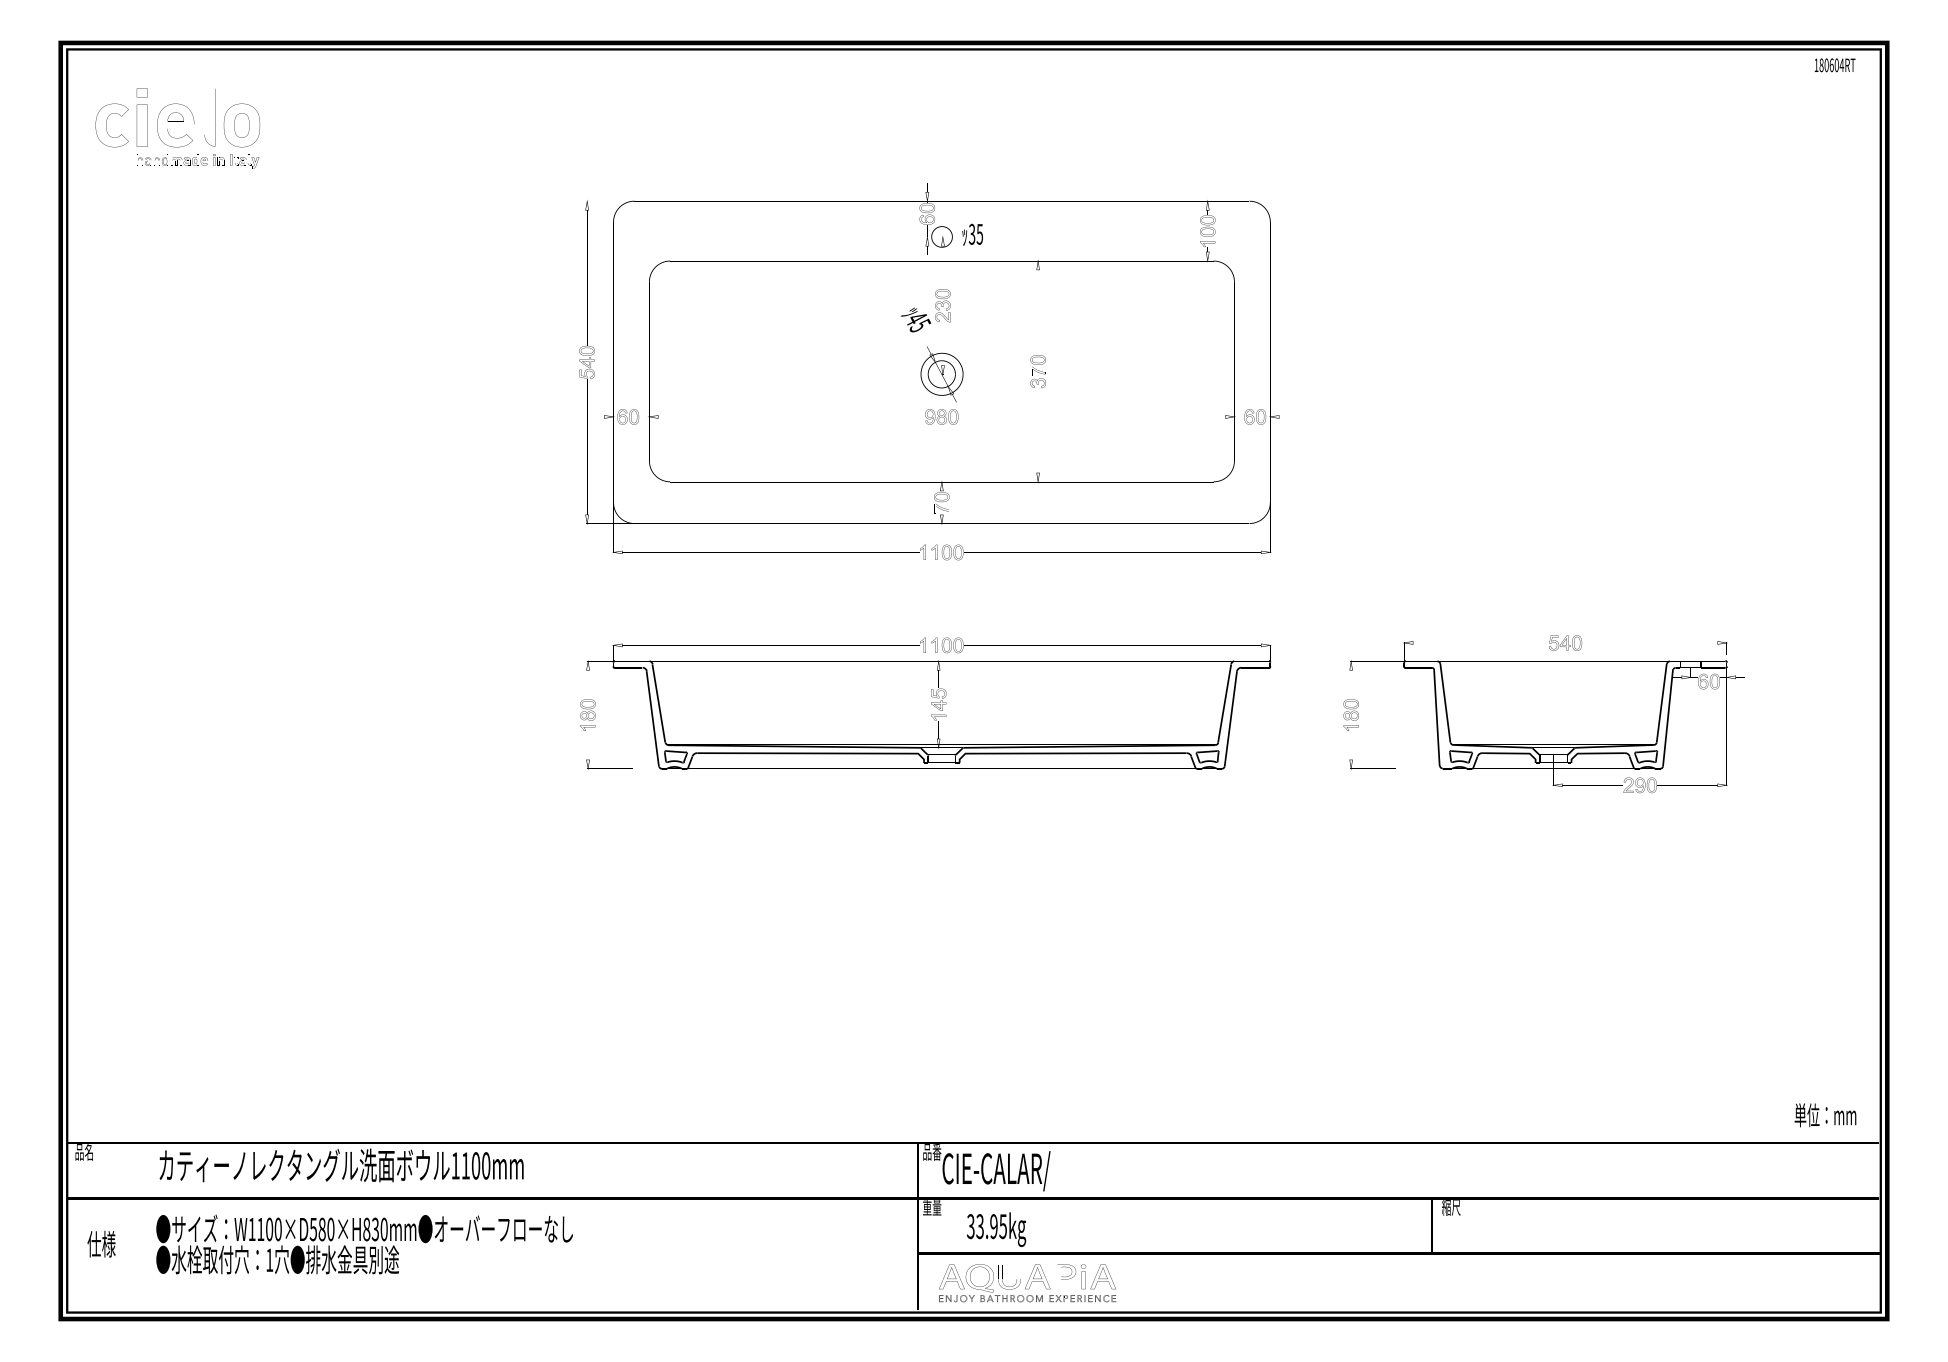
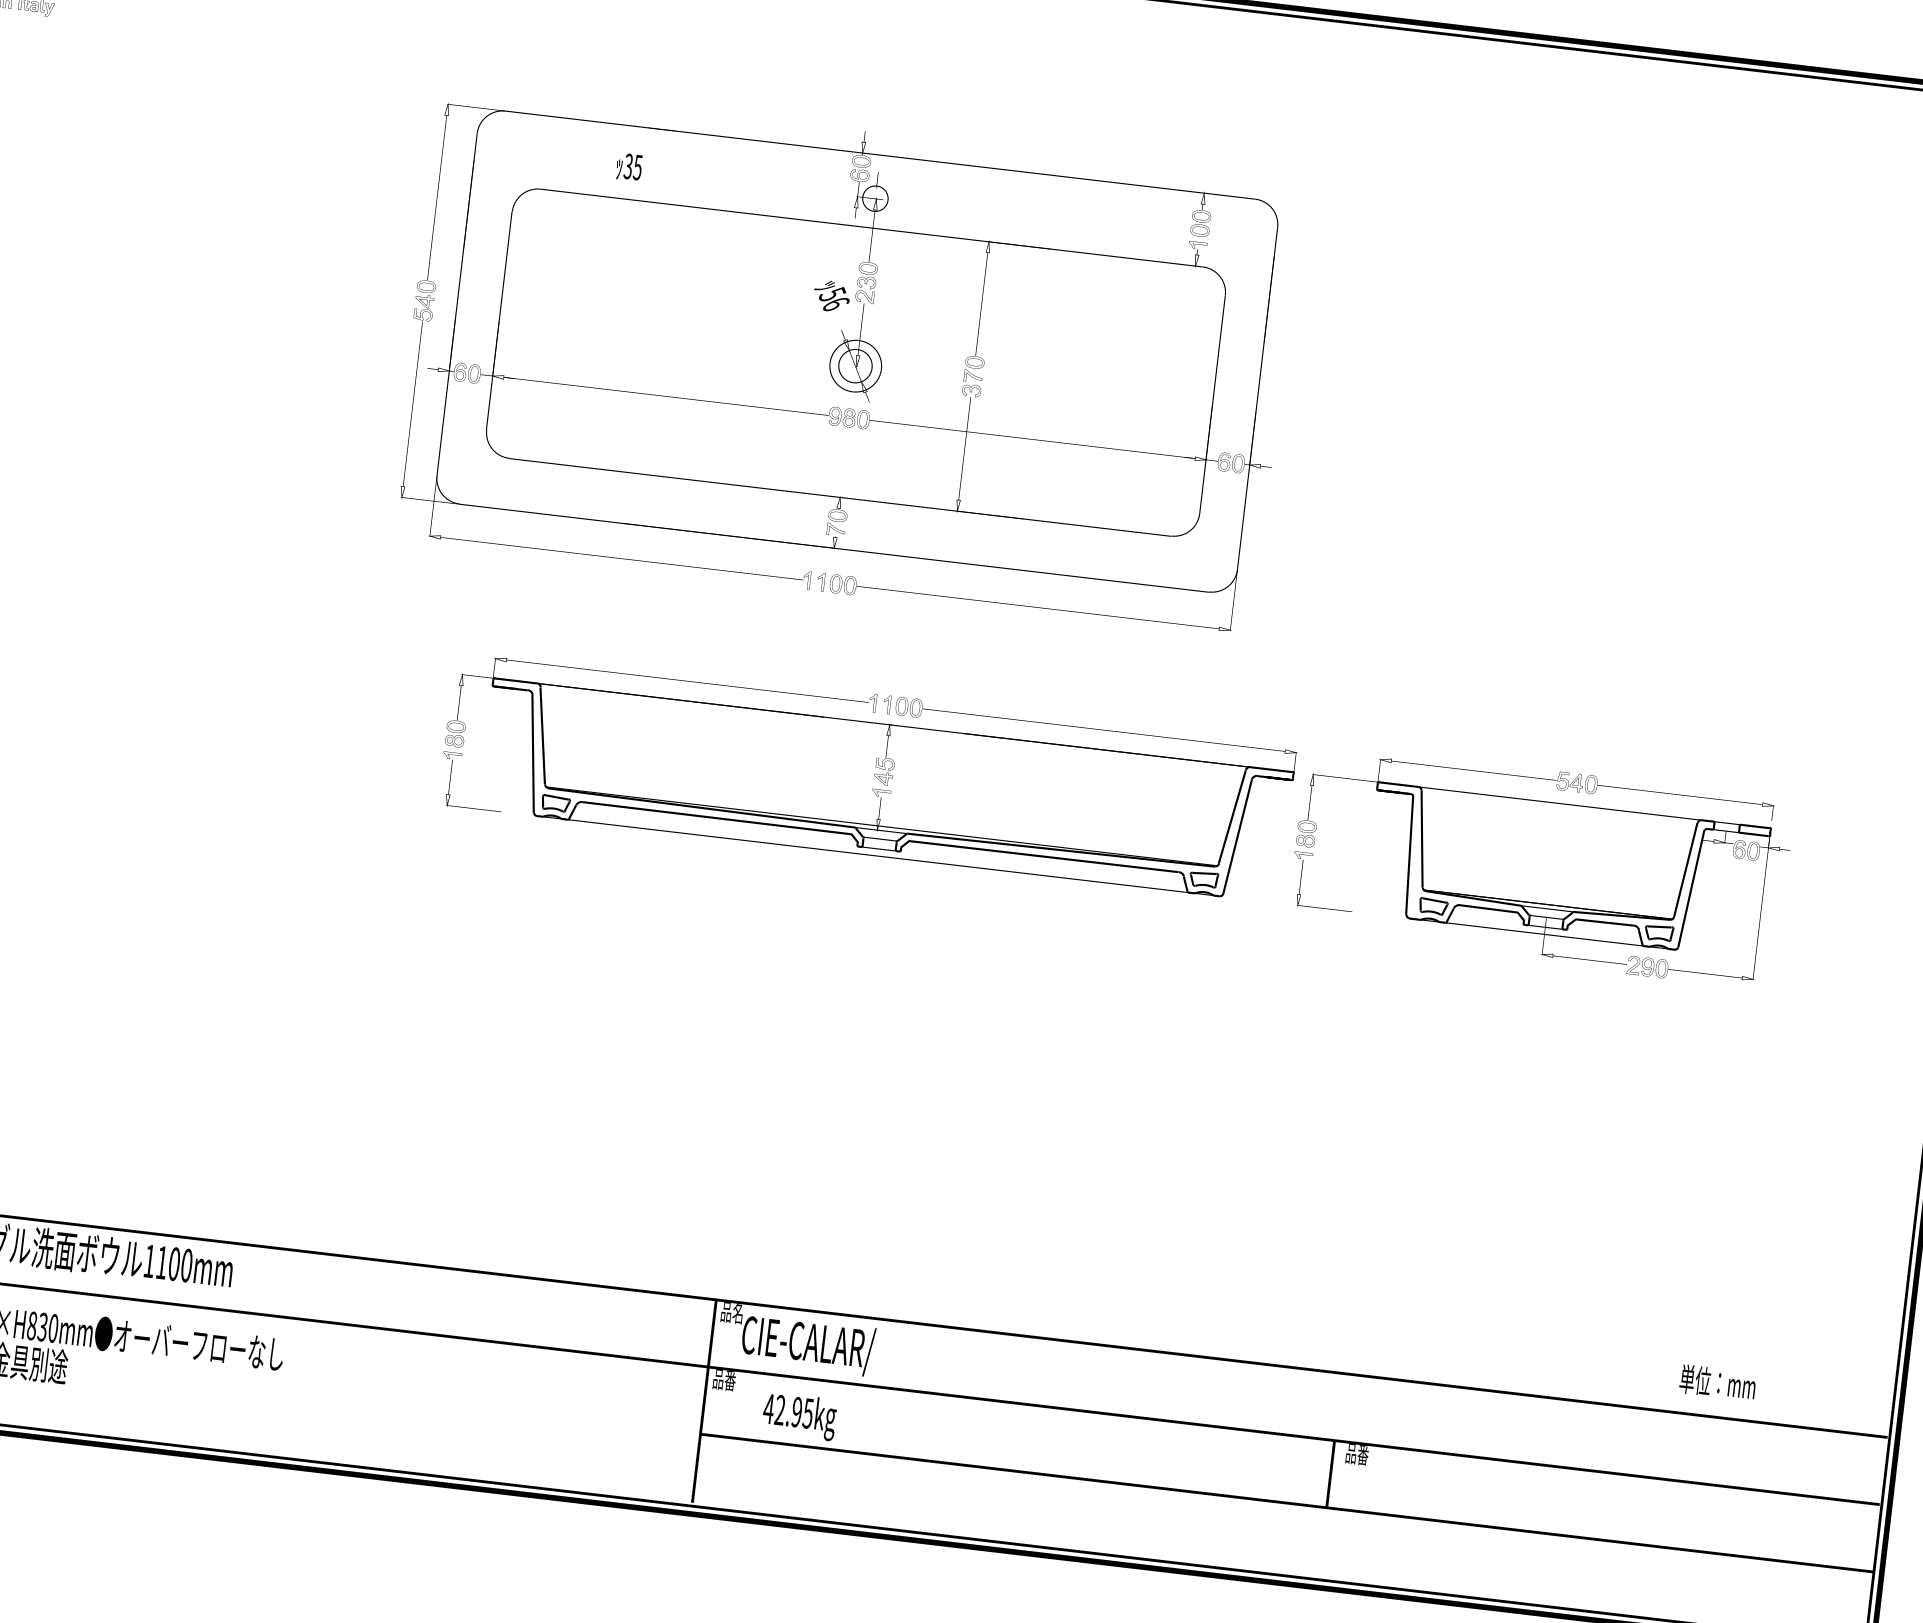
text: (972, 234) -> (628, 166), moved
text: (918, 321) -> (834, 298), 45 -> 56
part: (925, 703) -> (867, 774), moved
text: (1825, 1115) -> (1717, 1383), moved
text: (936, 1152) -> (737, 1313), 品番 -> 品名
text: (932, 1207) -> (724, 1380), 重量 -> 品番
text: (1451, 1207) -> (1357, 1454), 縮尺 -> 品番
text: (974, 1226) -> (773, 1409), 33.95kg -> 42.95kg
part: (1027, 1283) -> (829, 1486), removed

